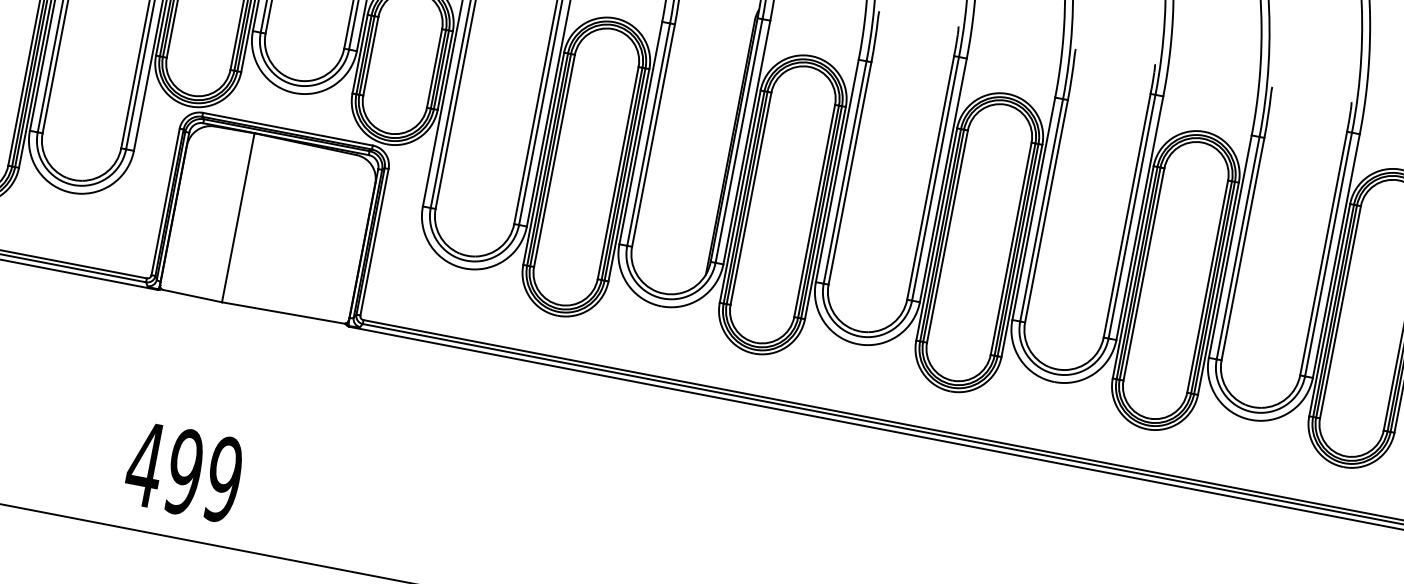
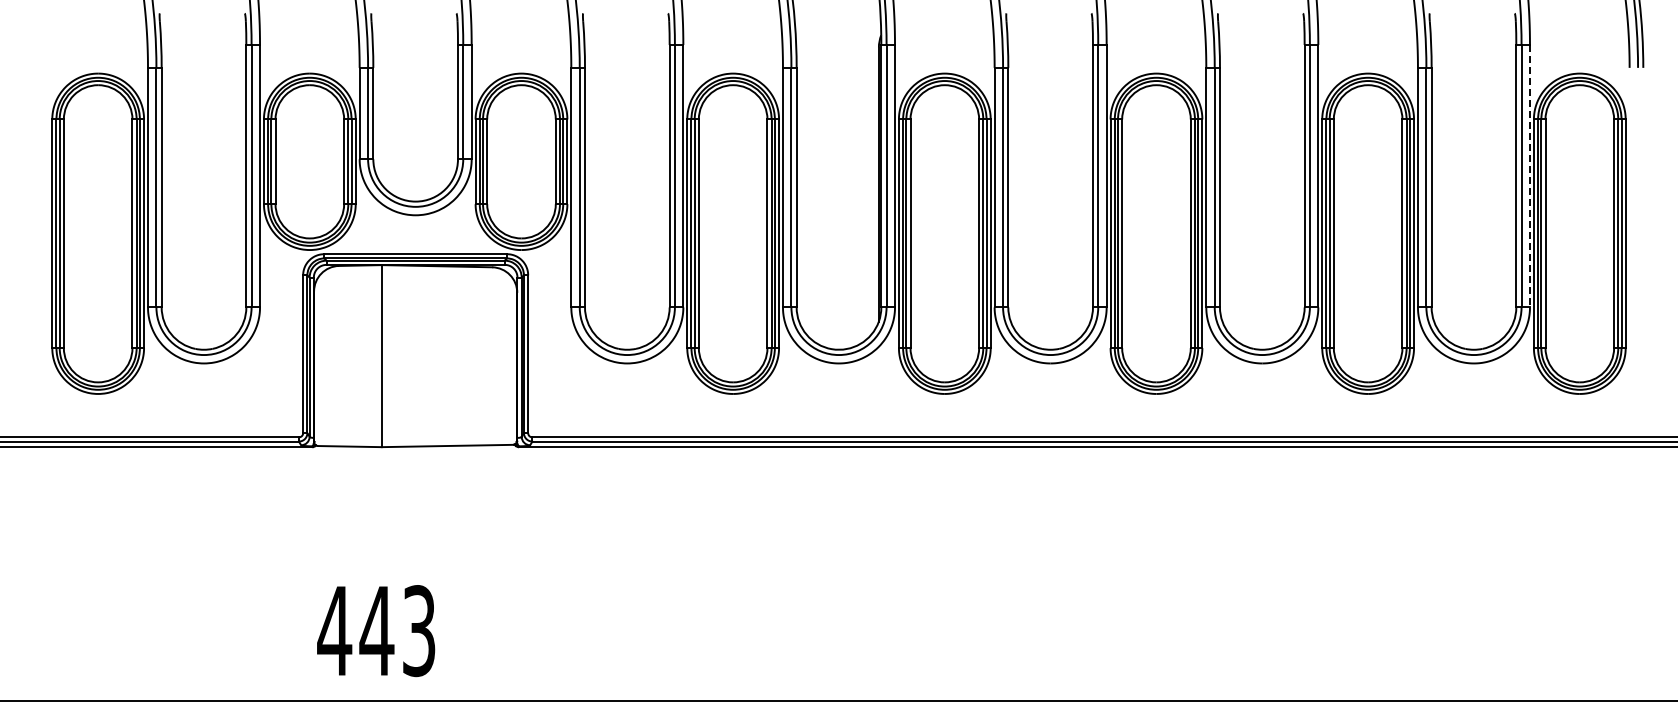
line: (1335, 256) -> (1529, 176), solid -> dashed
text: (203, 476) -> (397, 631), 499 -> 443

